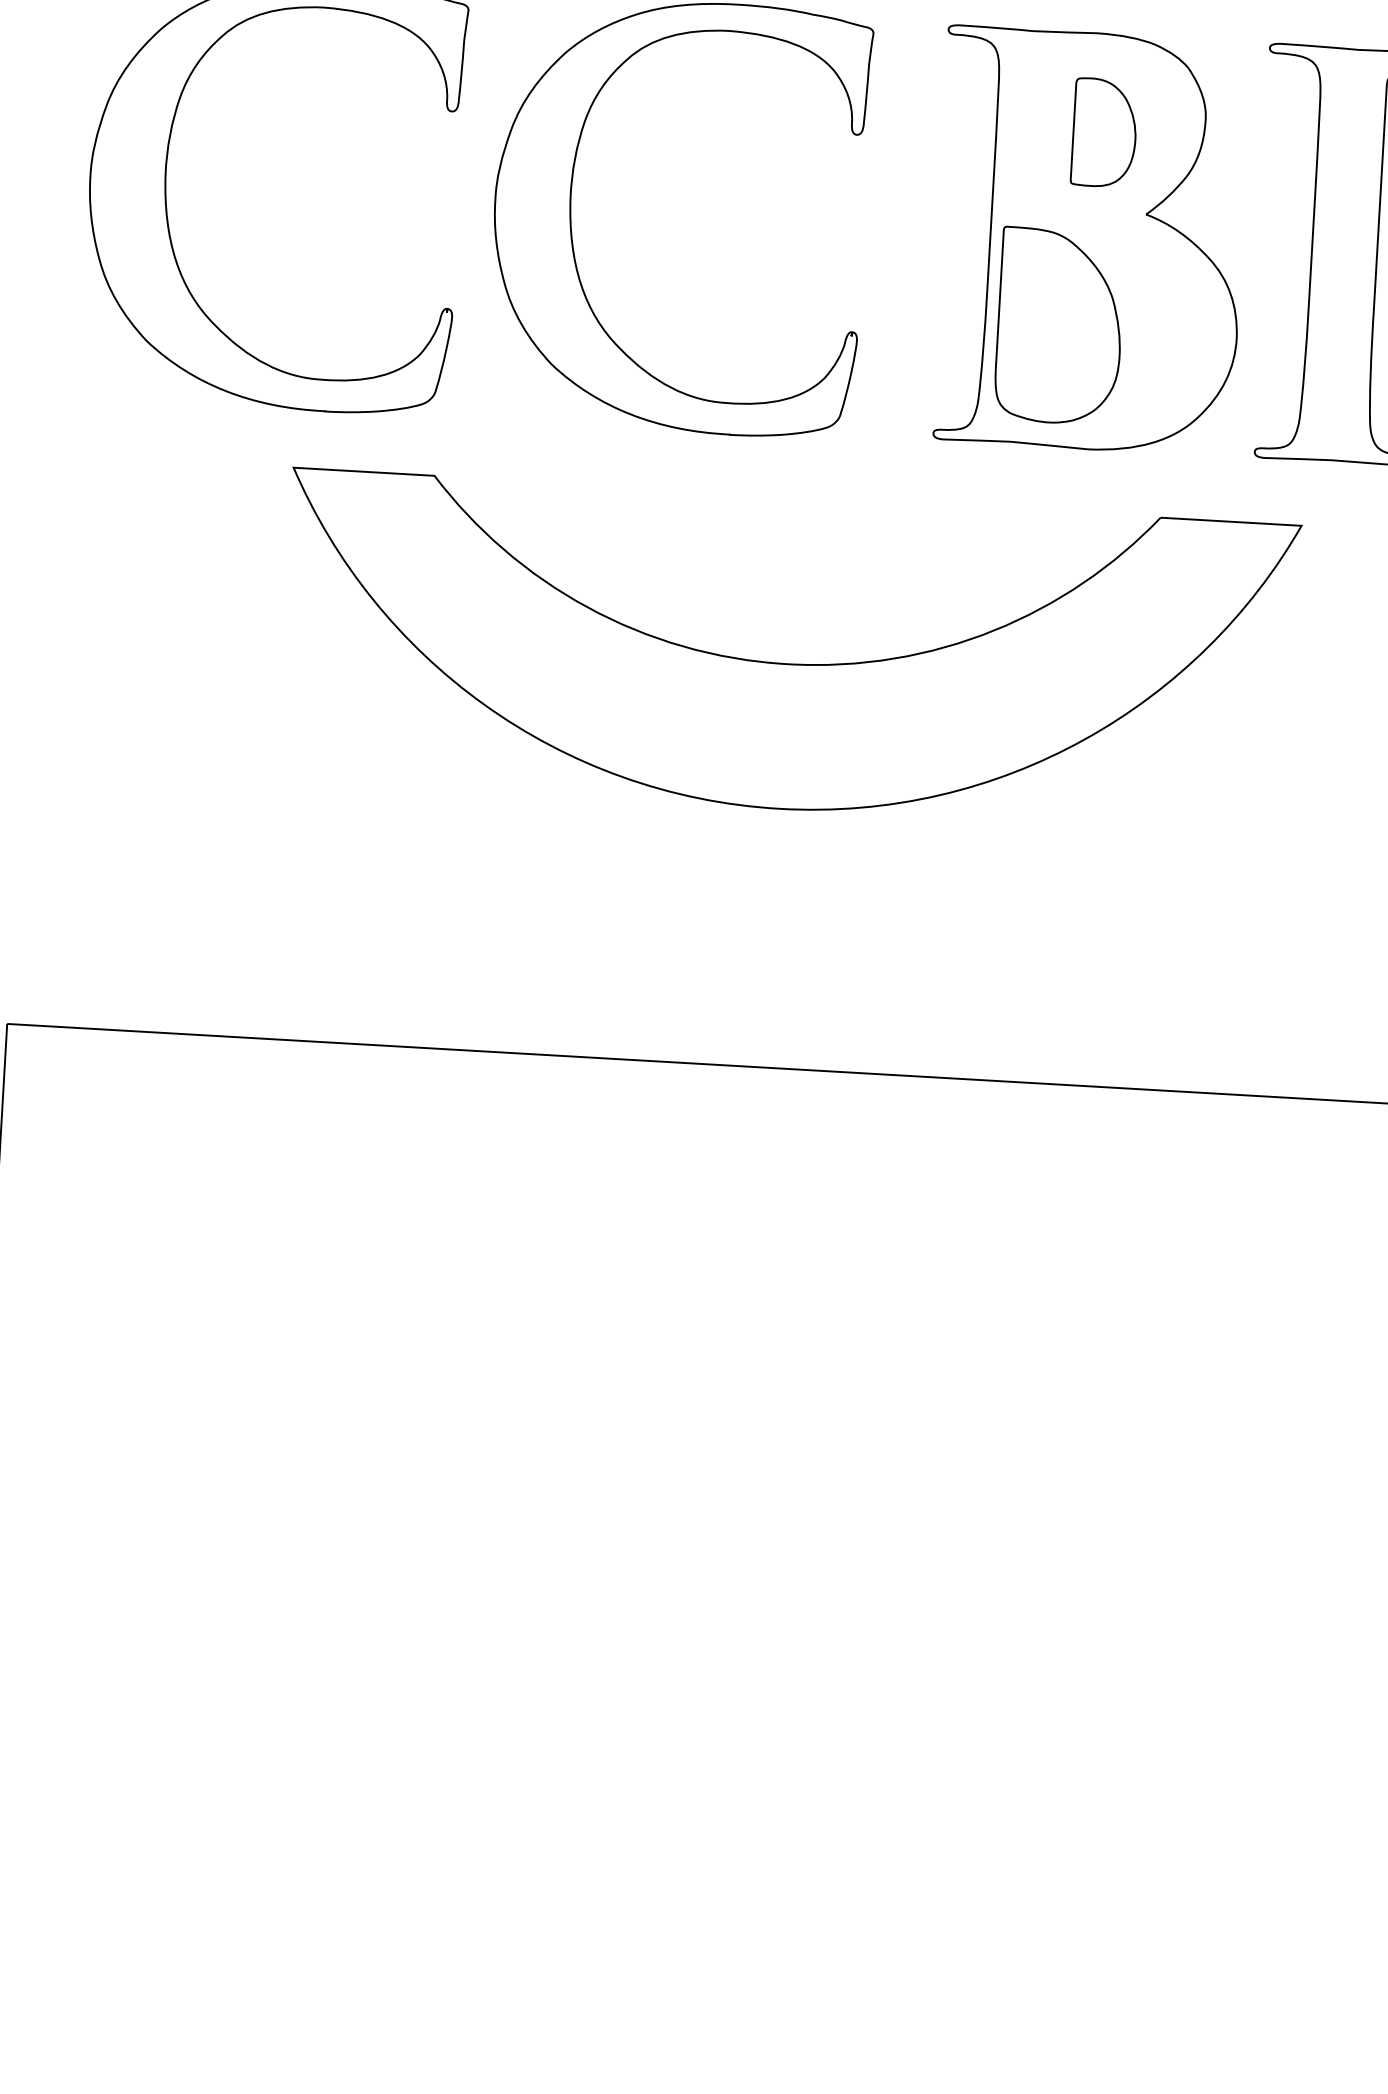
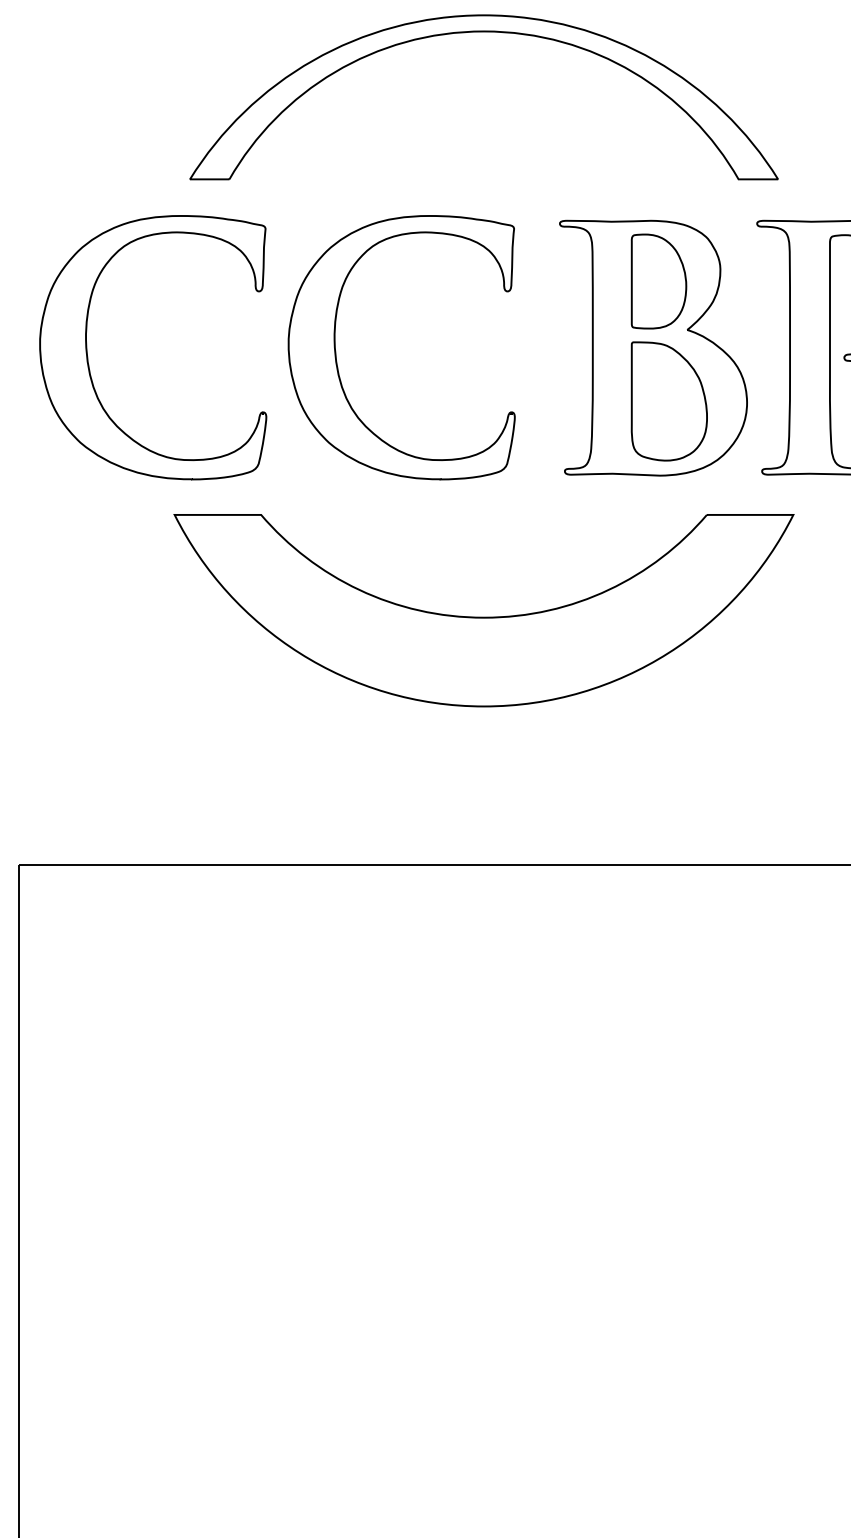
part: (1103, 132) -> (658, 281), size x1.43
part: (1058, 326) -> (668, 401), moved

